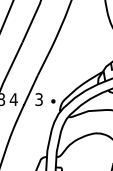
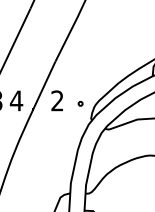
text: (38, 100) -> (56, 102), 3 -> 2

